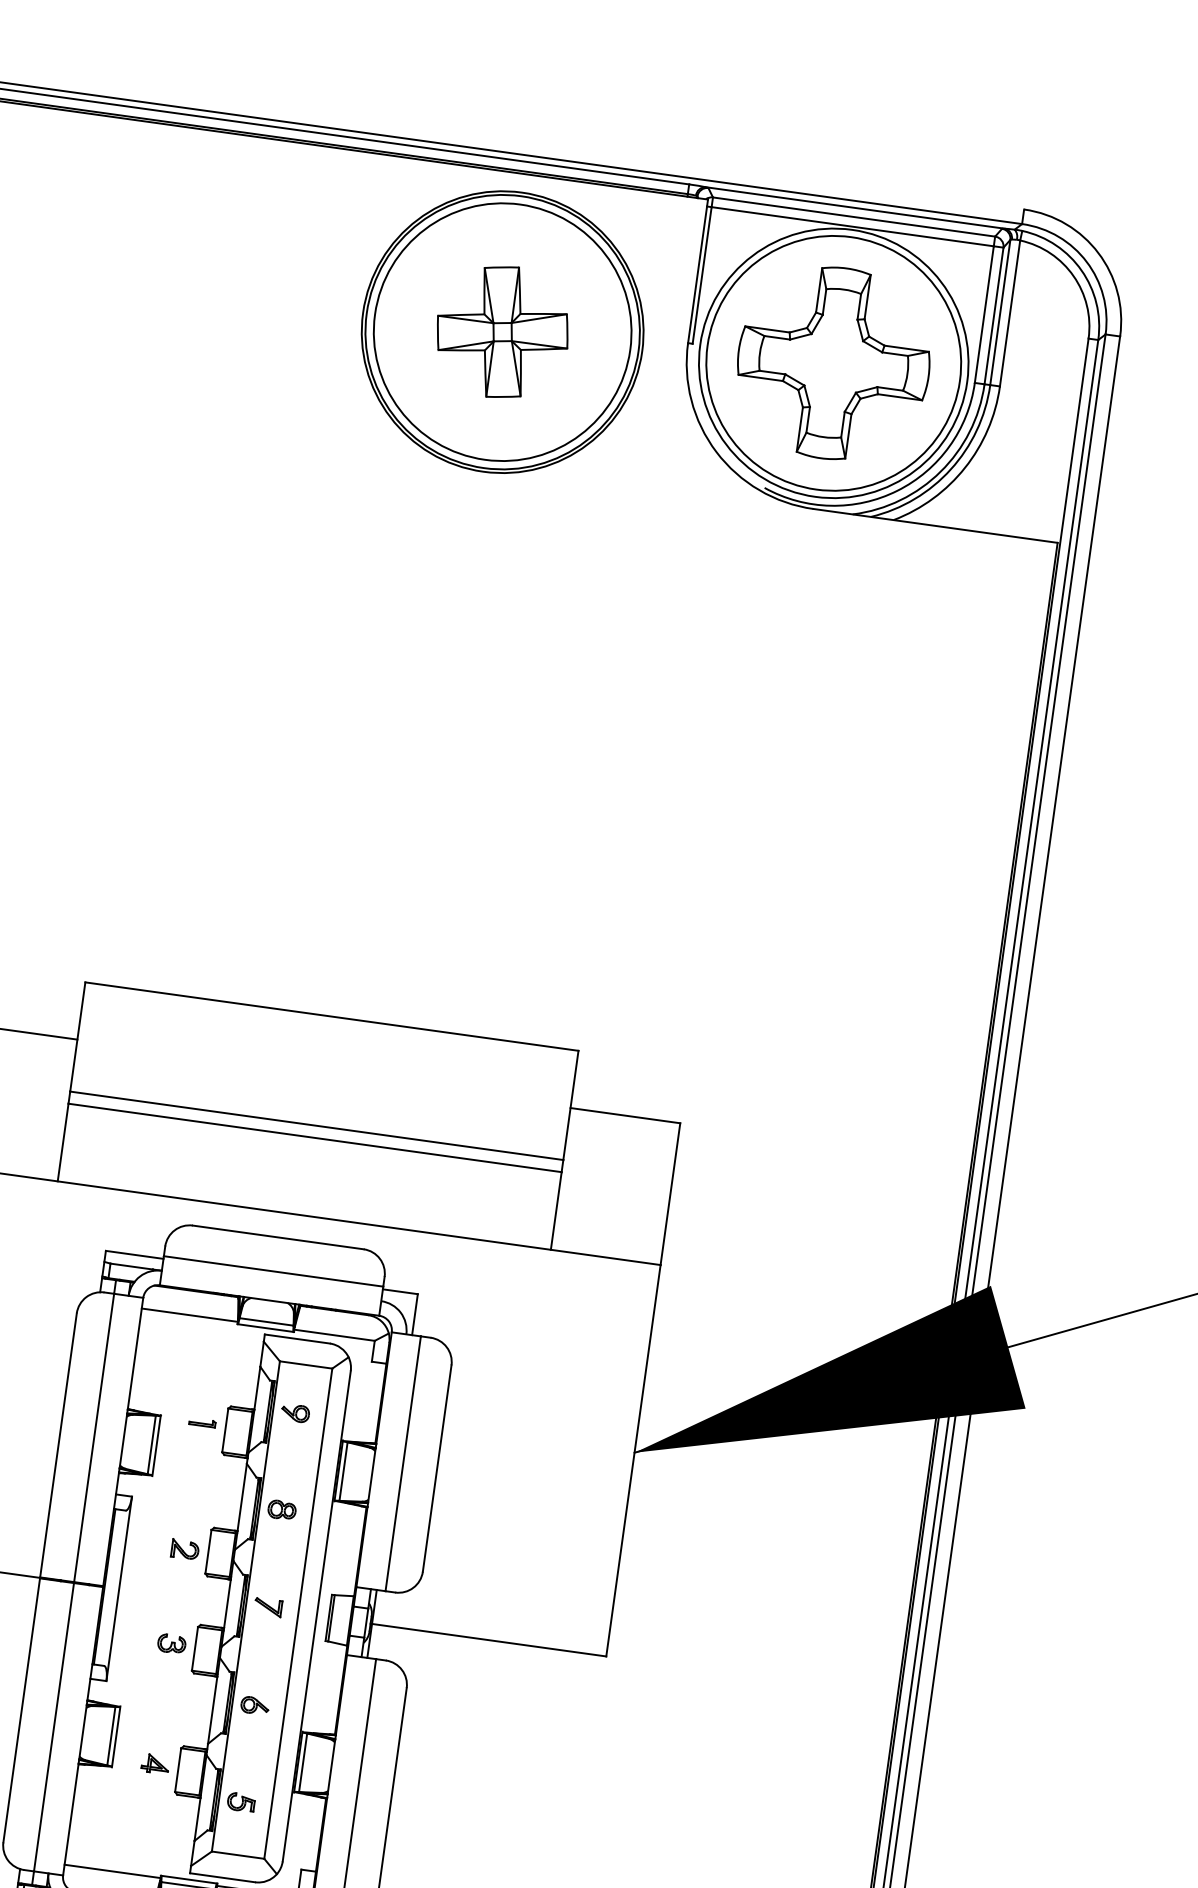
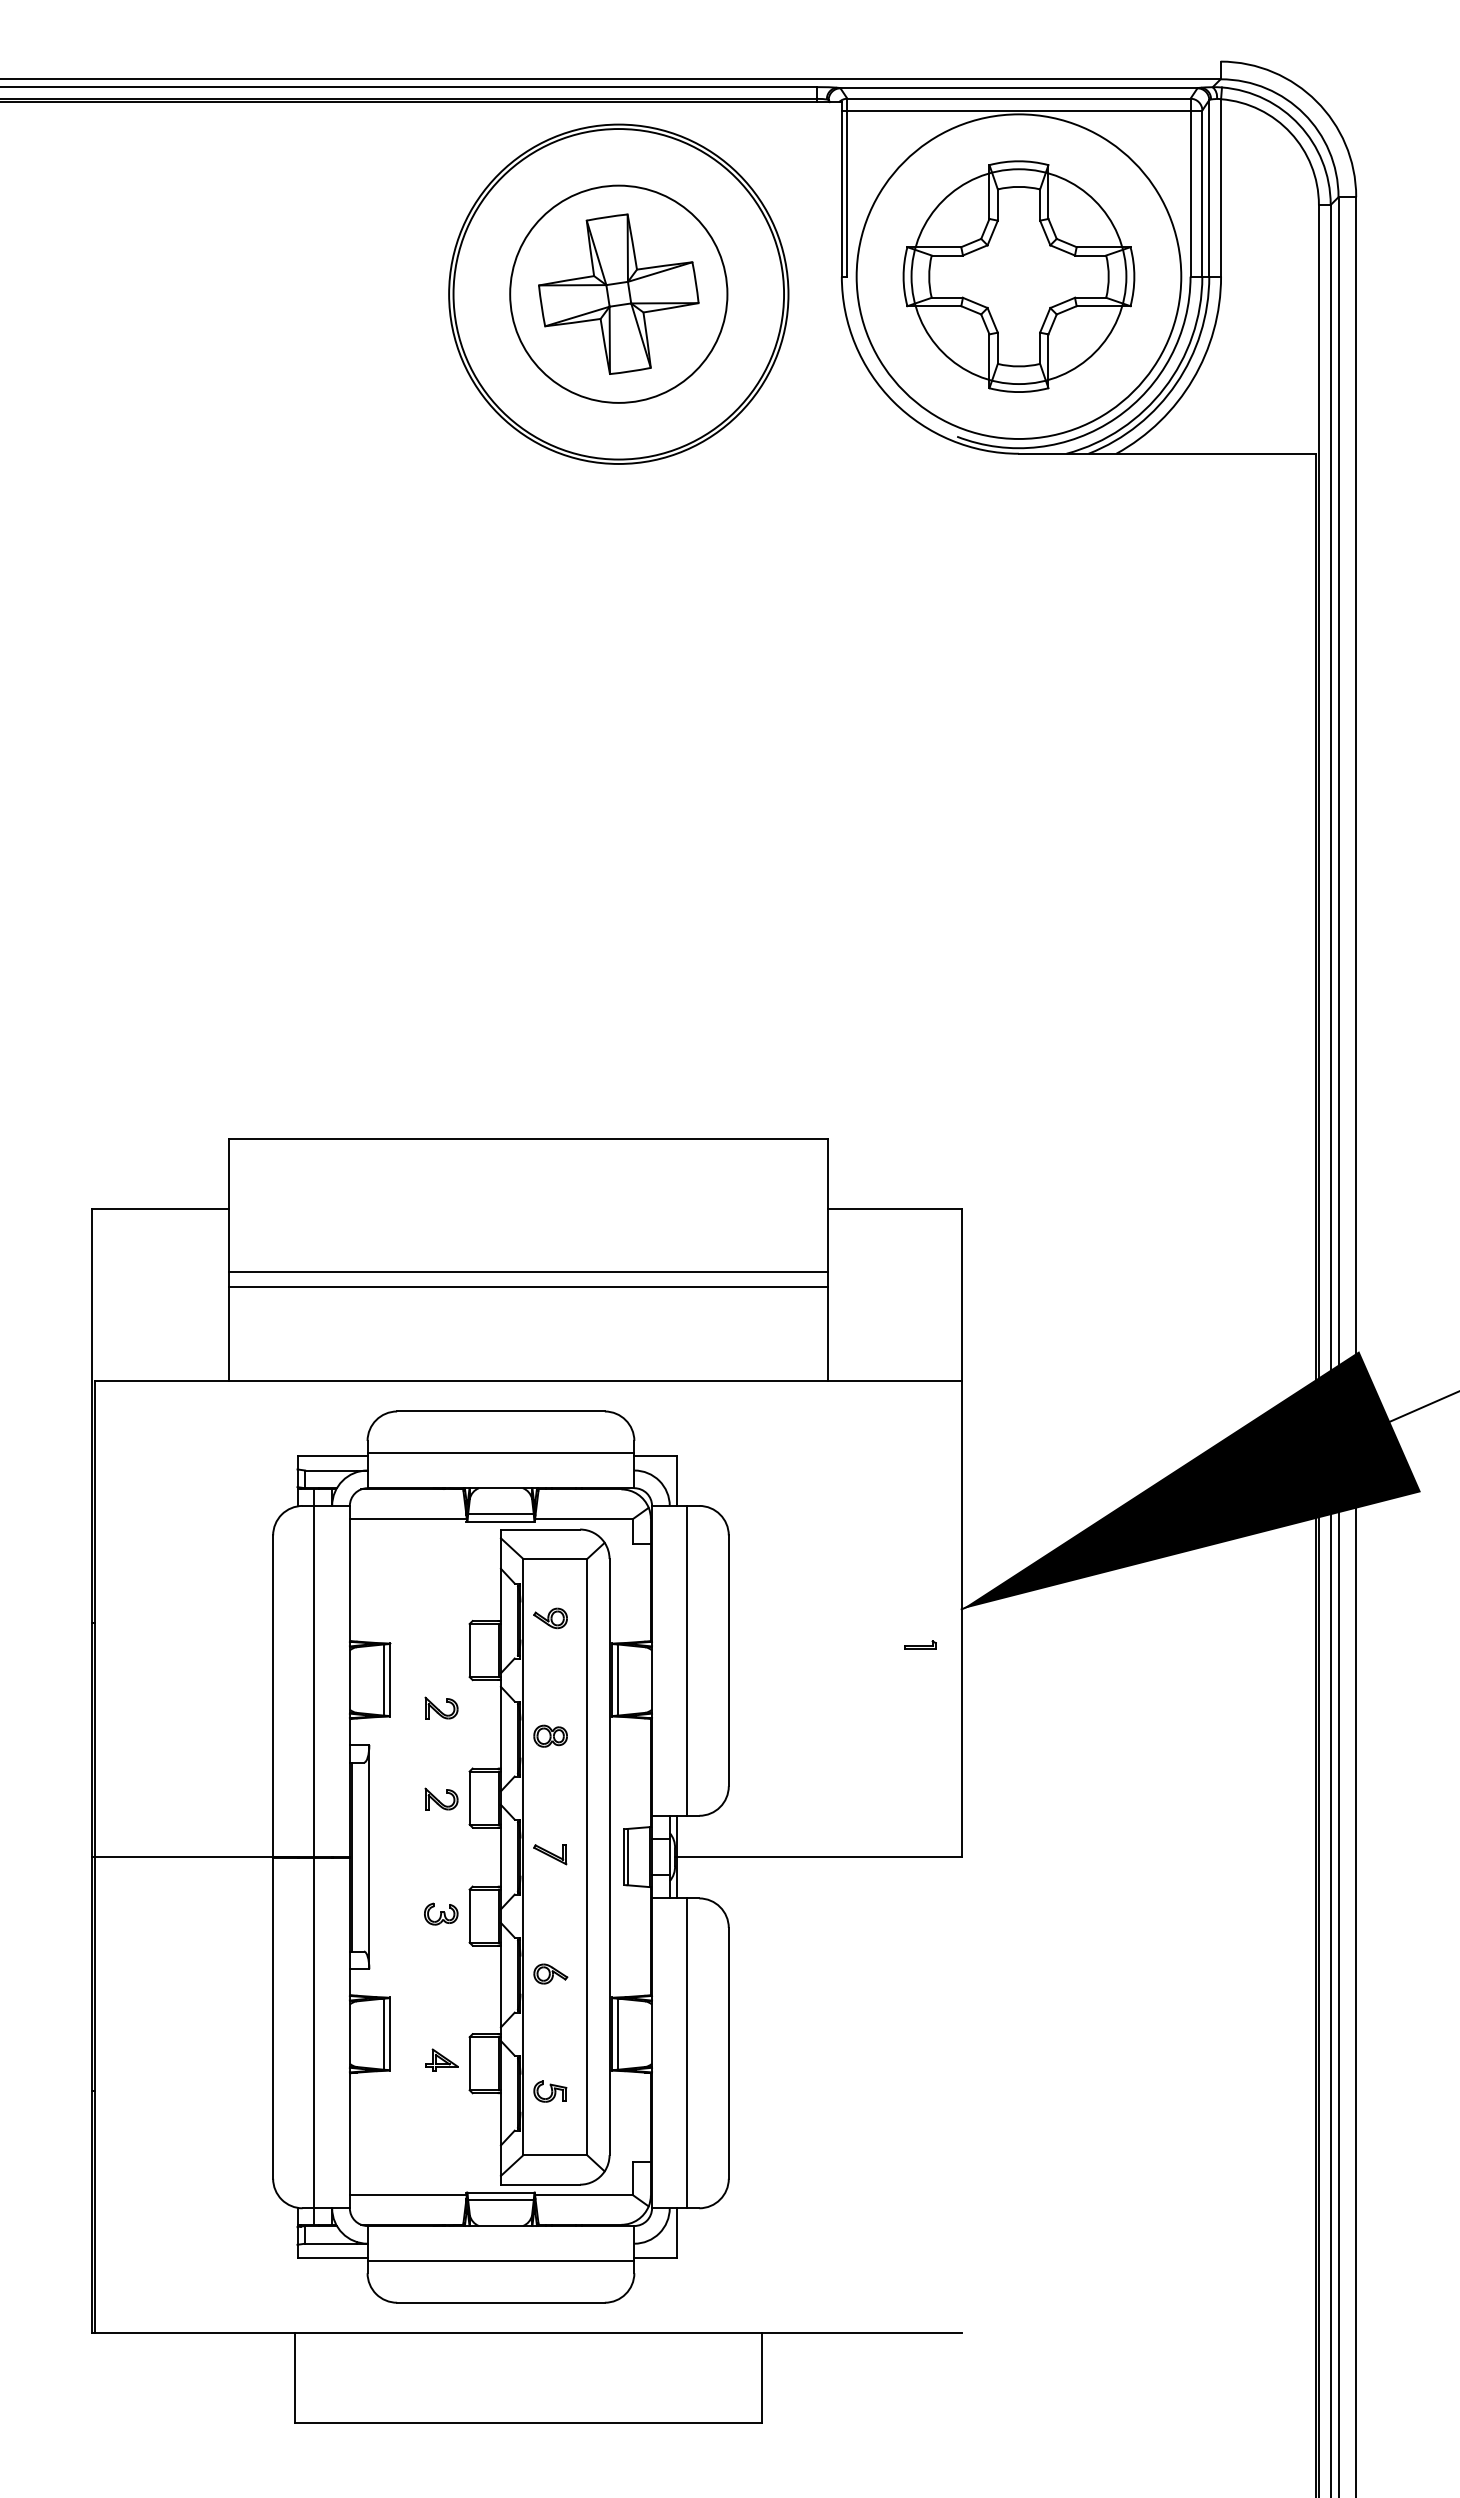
circle: (502, 332) -> (618, 294), size x0.7
circle: (833, 363) -> (1018, 276), size x0.7
part: (202, 1422) -> (920, 1644), moved
part: (195, 1474) -> (441, 1707), added

